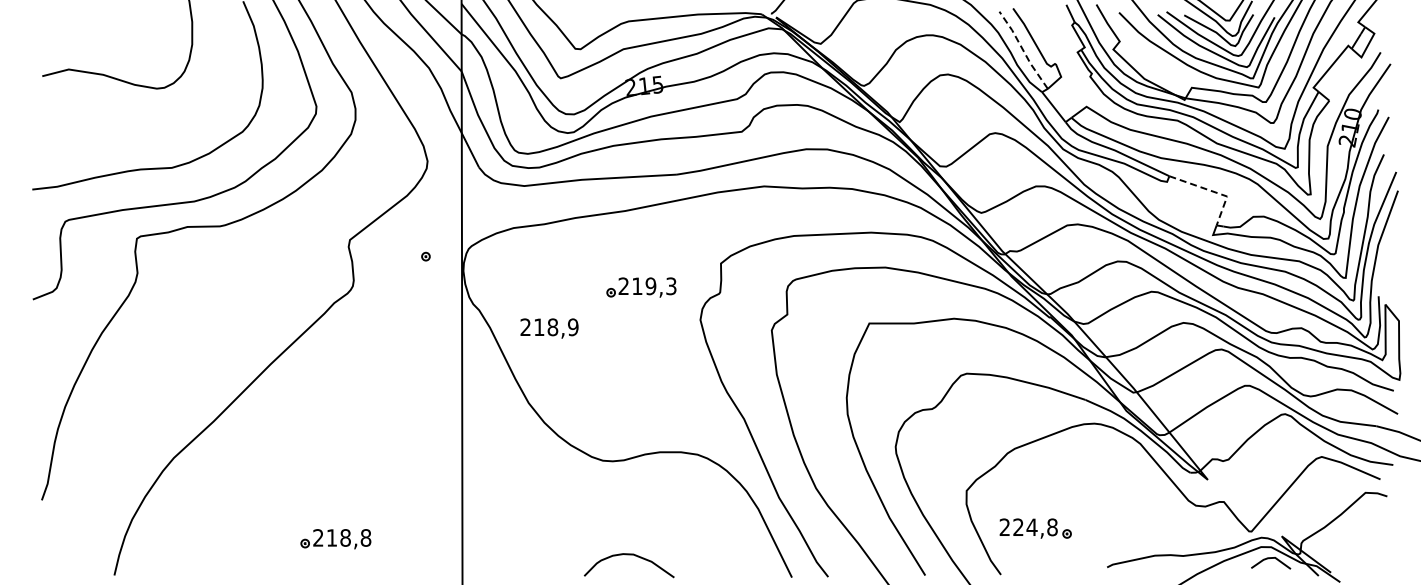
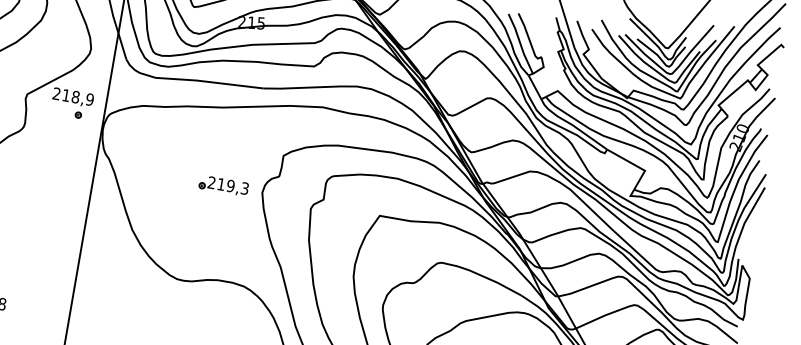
line: (1023, 49) -> (520, 43), dashed -> solid
line: (1213, 191) -> (636, 165), dashed -> solid
part: (641, 287) -> (224, 185), moved
text: (549, 328) -> (73, 97), moved

